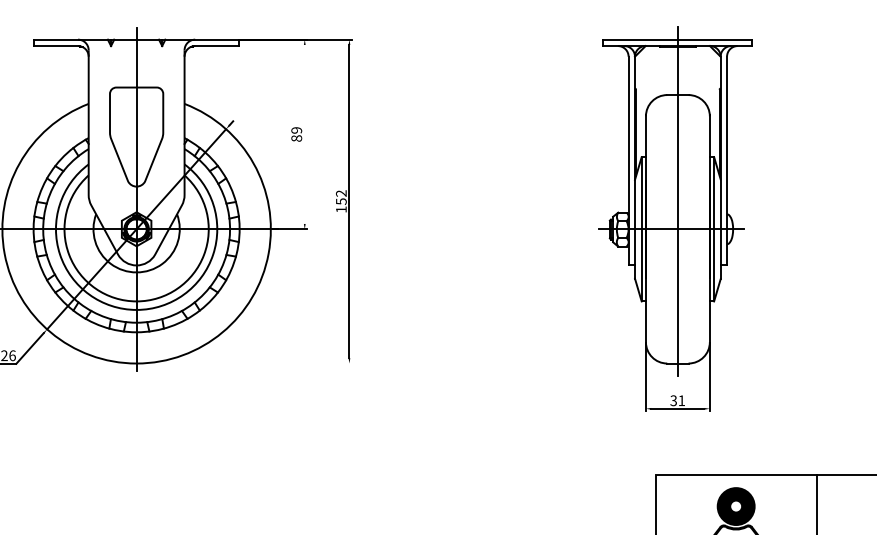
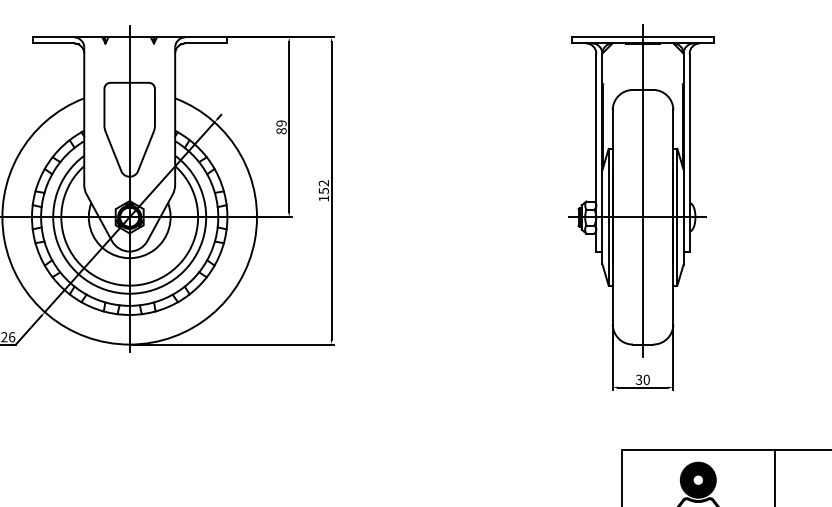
line: (305, 134) -> (289, 127), added
line: (245, 363) -> (232, 344), added
text: (681, 400) -> (646, 379), 31 -> 30

